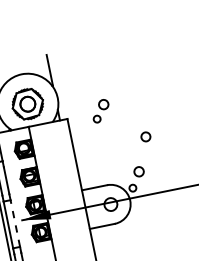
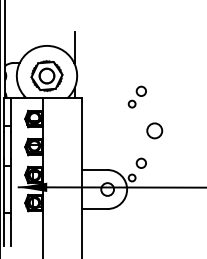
part: (99, 110) -> (136, 96), moved
circle: (145, 136) -> (154, 130), size x1.67
line: (15, 223) -> (11, 189), dashed -> solid

